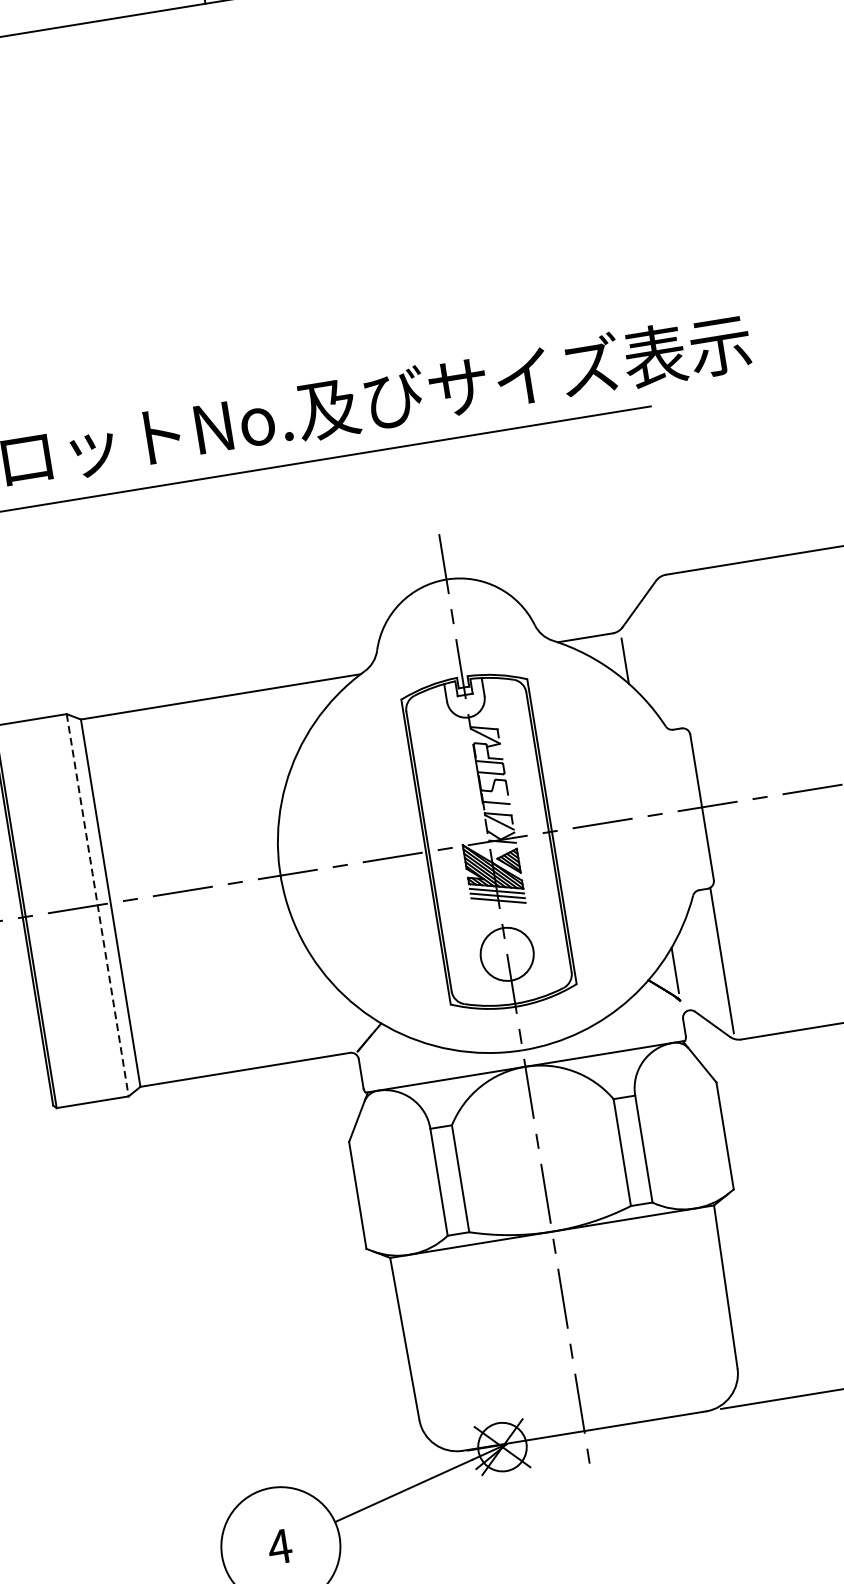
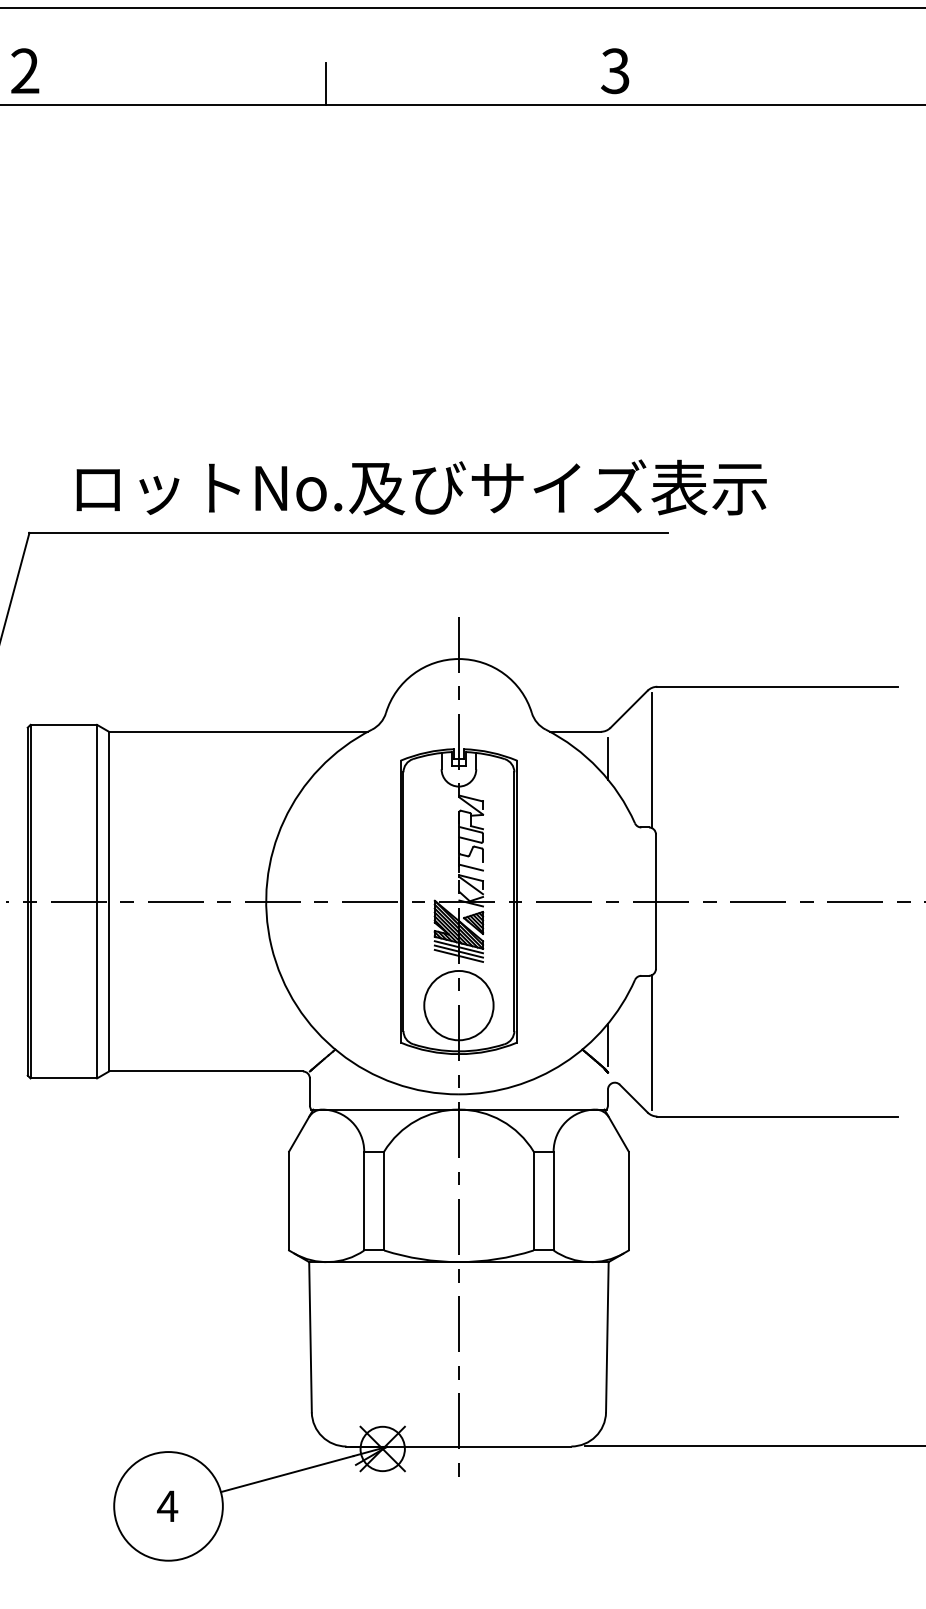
line: (672, 655) -> (651, 760), added
line: (98, 905) -> (97, 901), dashed -> solid
circle: (506, 954) -> (458, 1005), size x1.43

